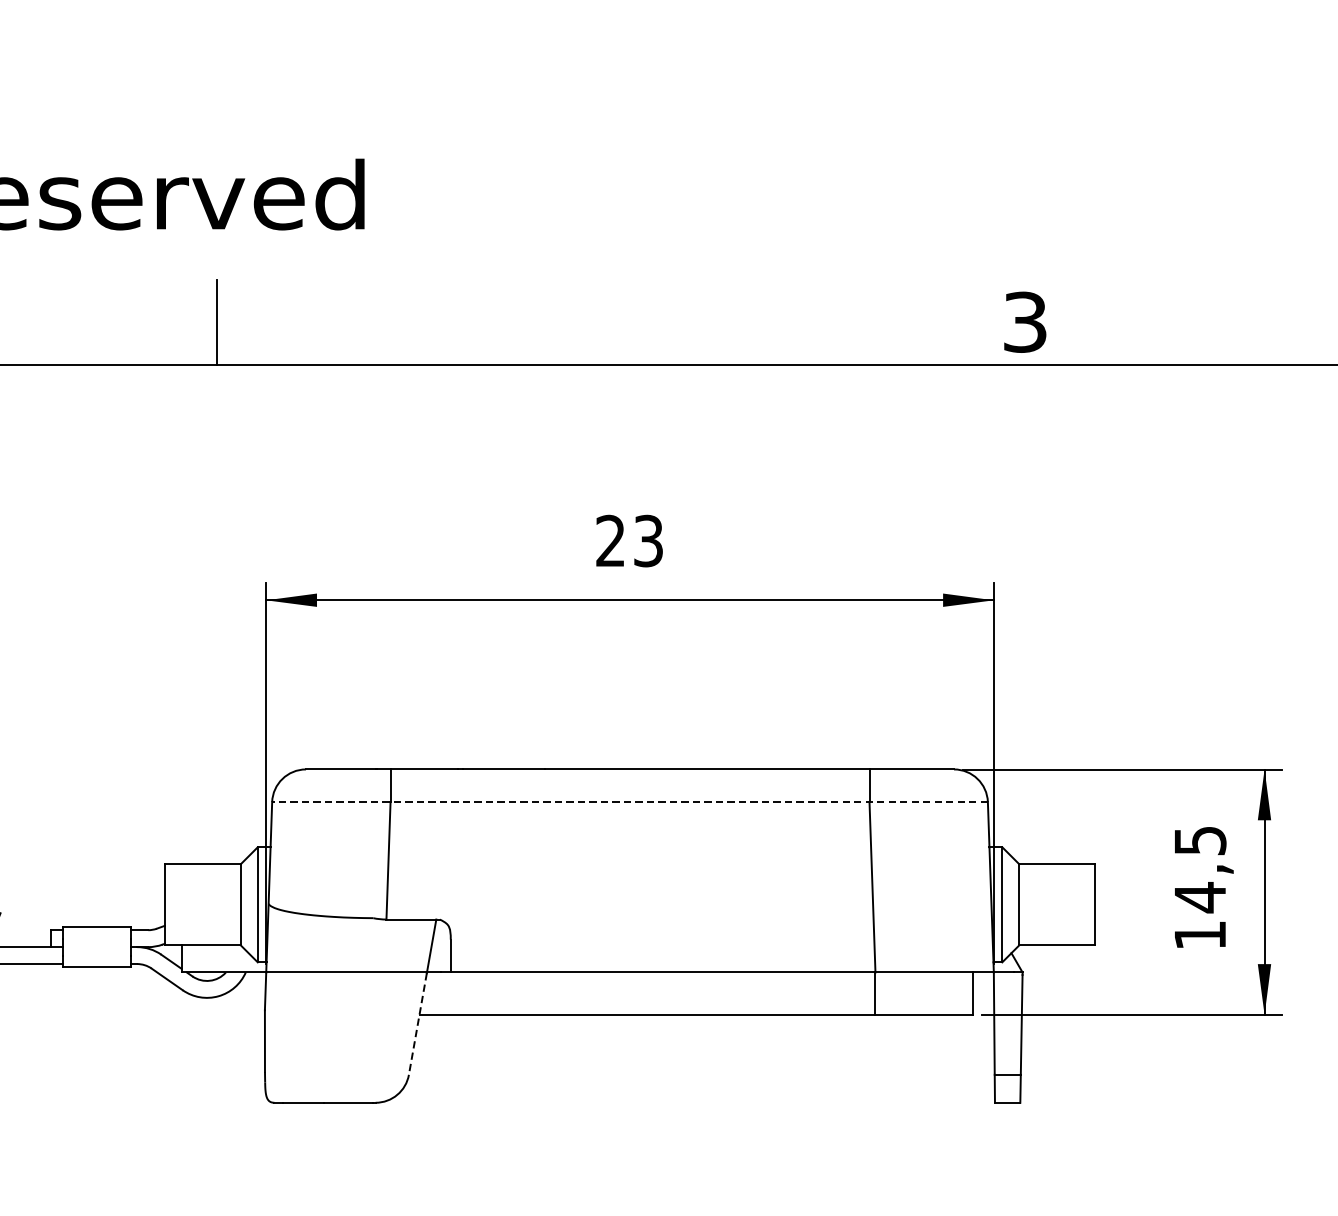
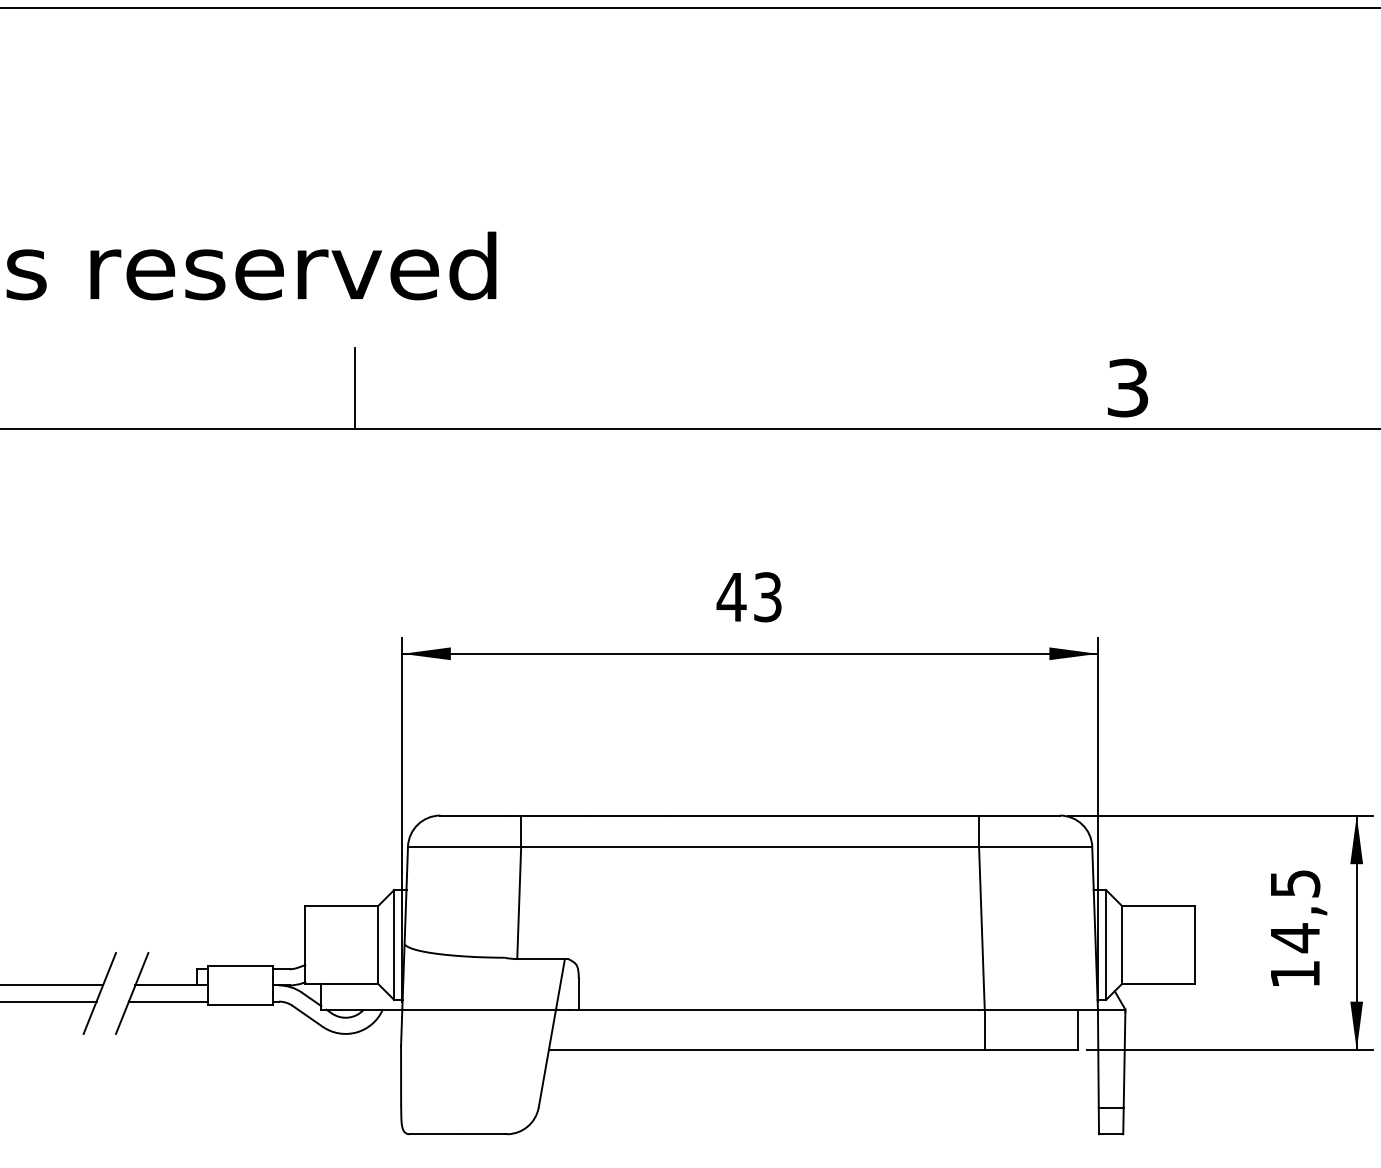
text: (610, 540) -> (731, 596), 23 -> 43
line: (629, 801) -> (749, 846), dashed -> solid
line: (418, 1024) -> (547, 1059), dashed -> solid

